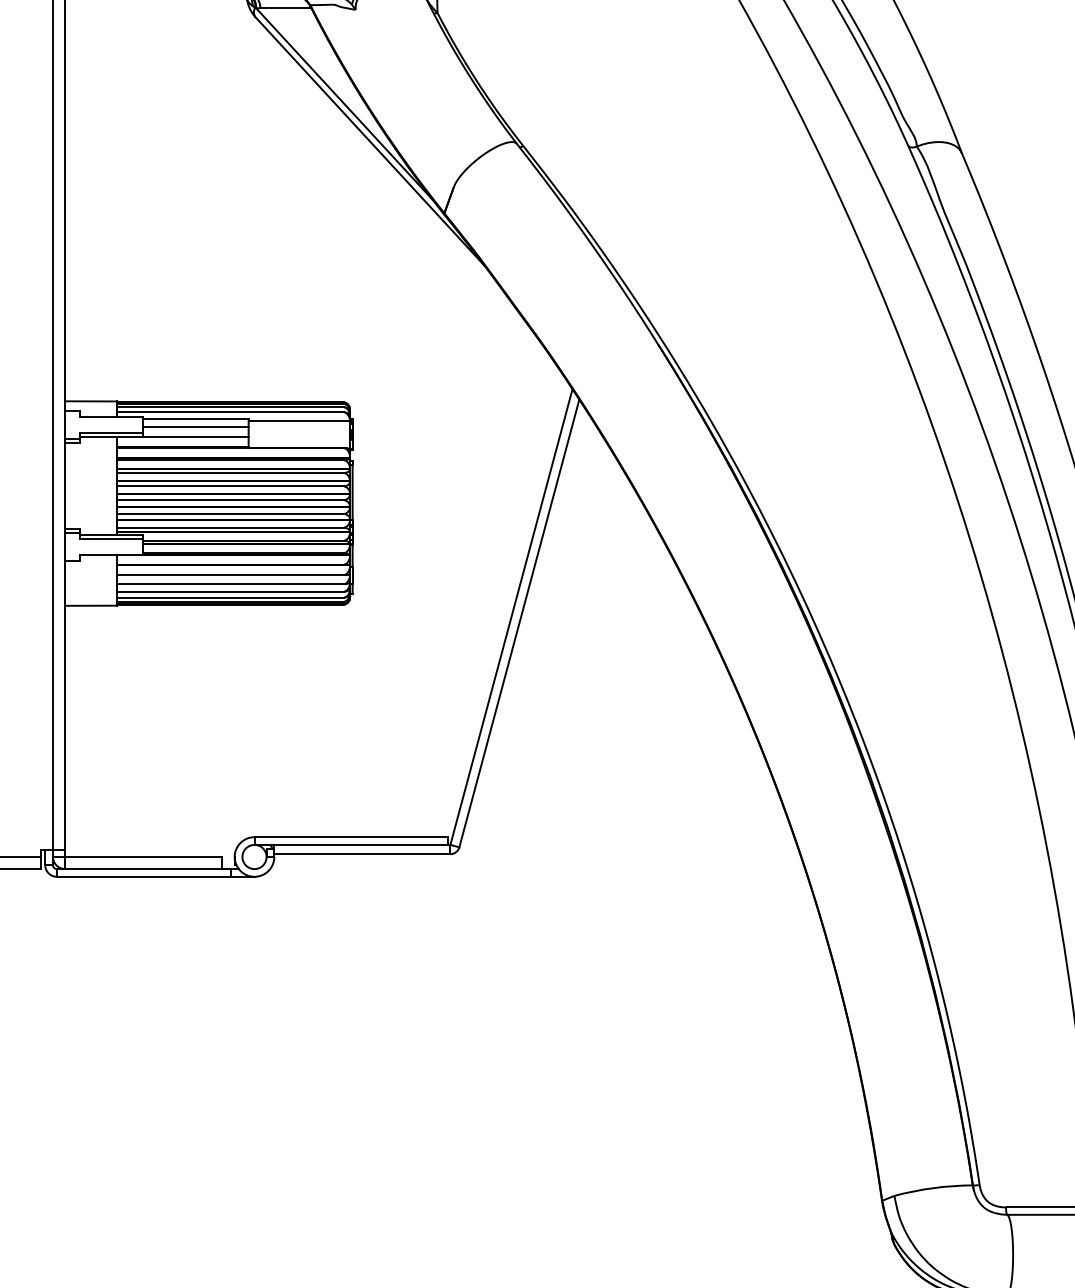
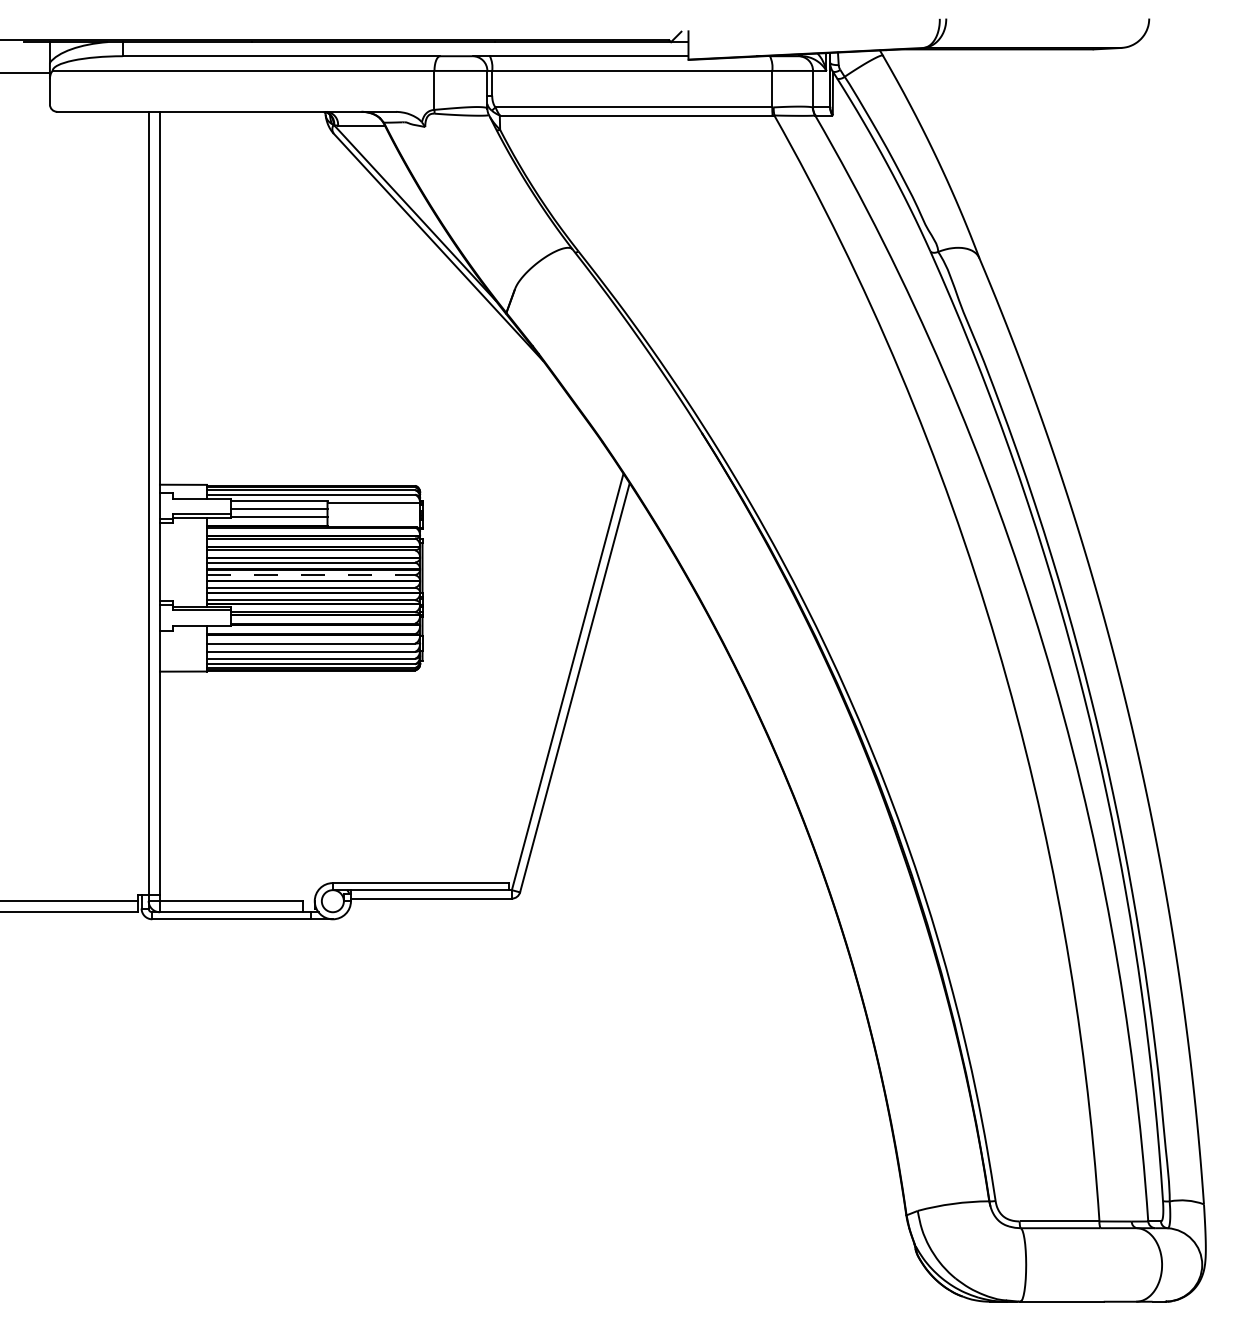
line: (231, 500) -> (311, 575), solid -> dashed

